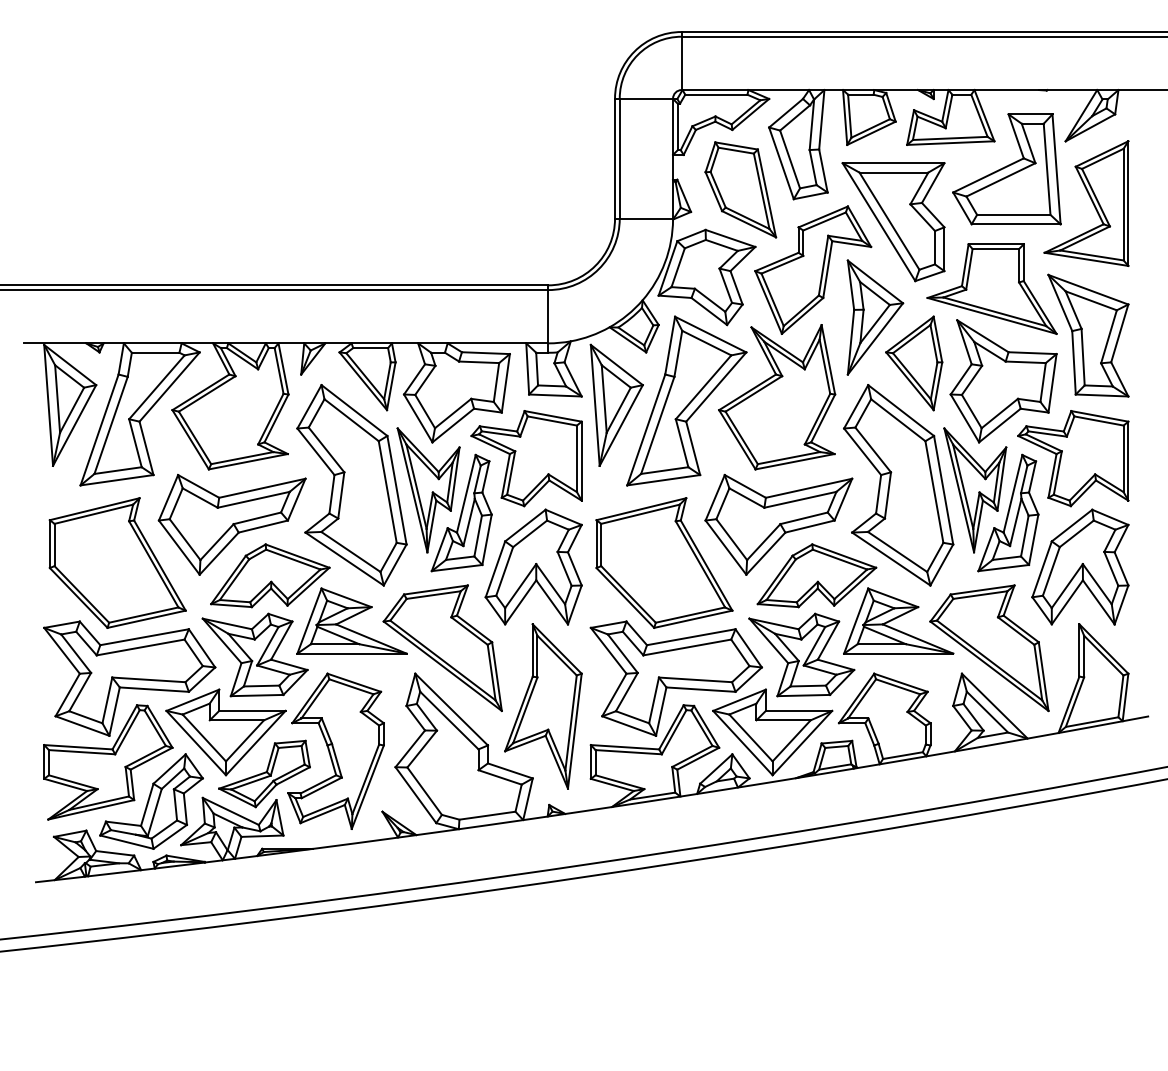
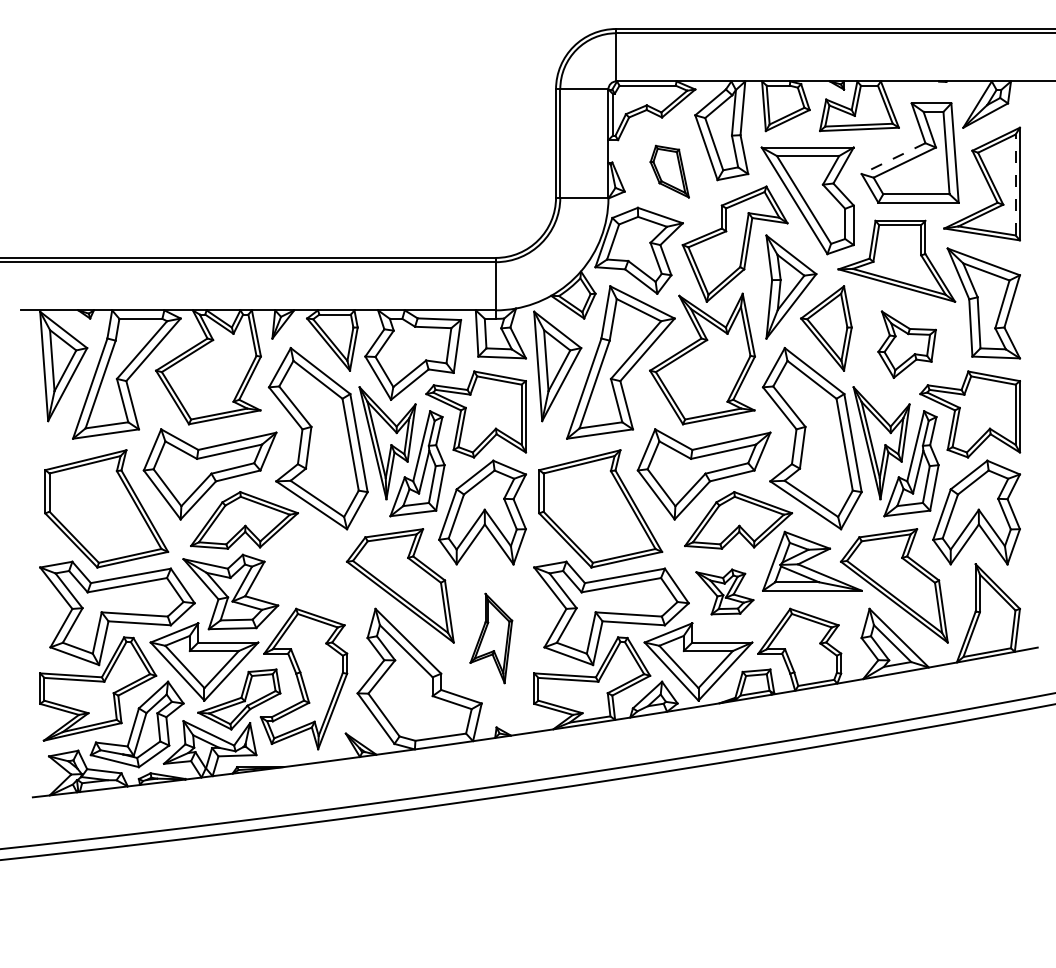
line: (988, 175) -> (893, 158), solid -> dashed
part: (740, 189) -> (669, 171), size x0.6
line: (1123, 204) -> (1015, 184), solid -> dashed
part: (1003, 381) -> (907, 344), size x0.6
part: (351, 620) -> (317, 560), removed
part: (801, 654) -> (724, 591), size x0.6
part: (543, 706) -> (491, 638), size x0.6

